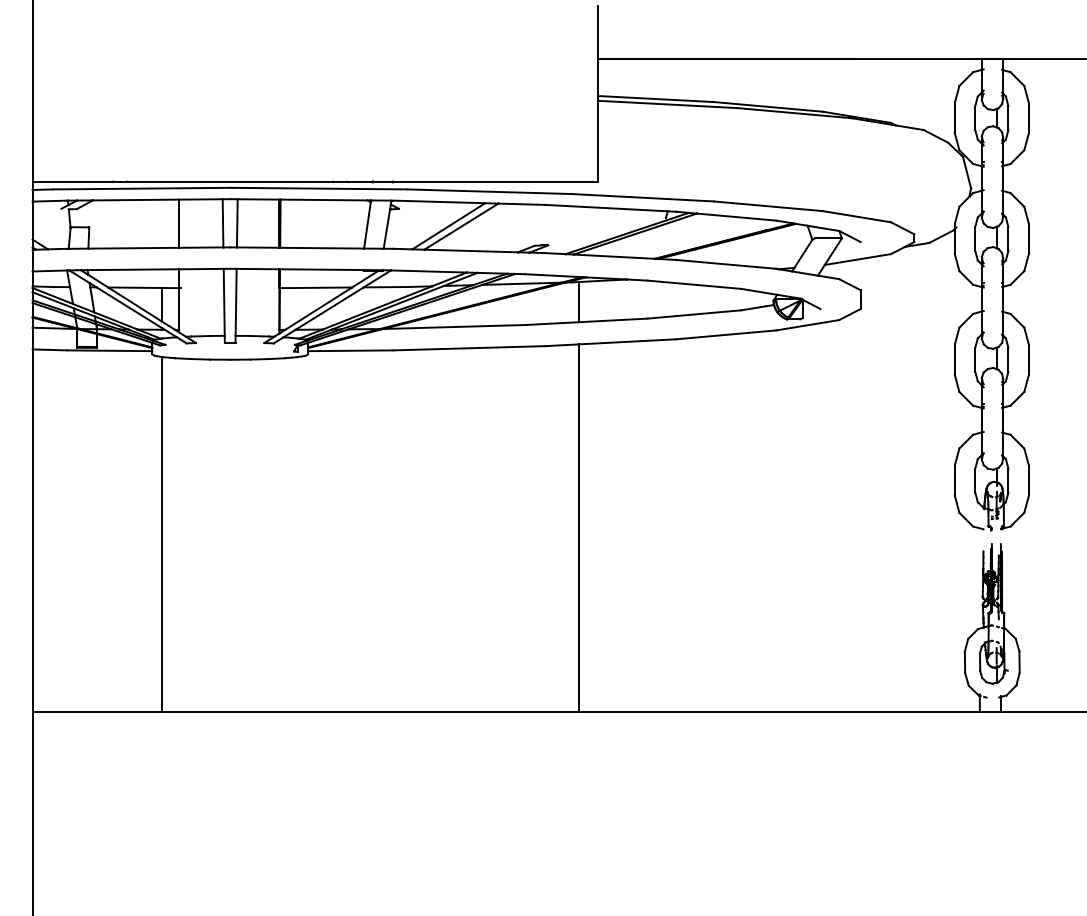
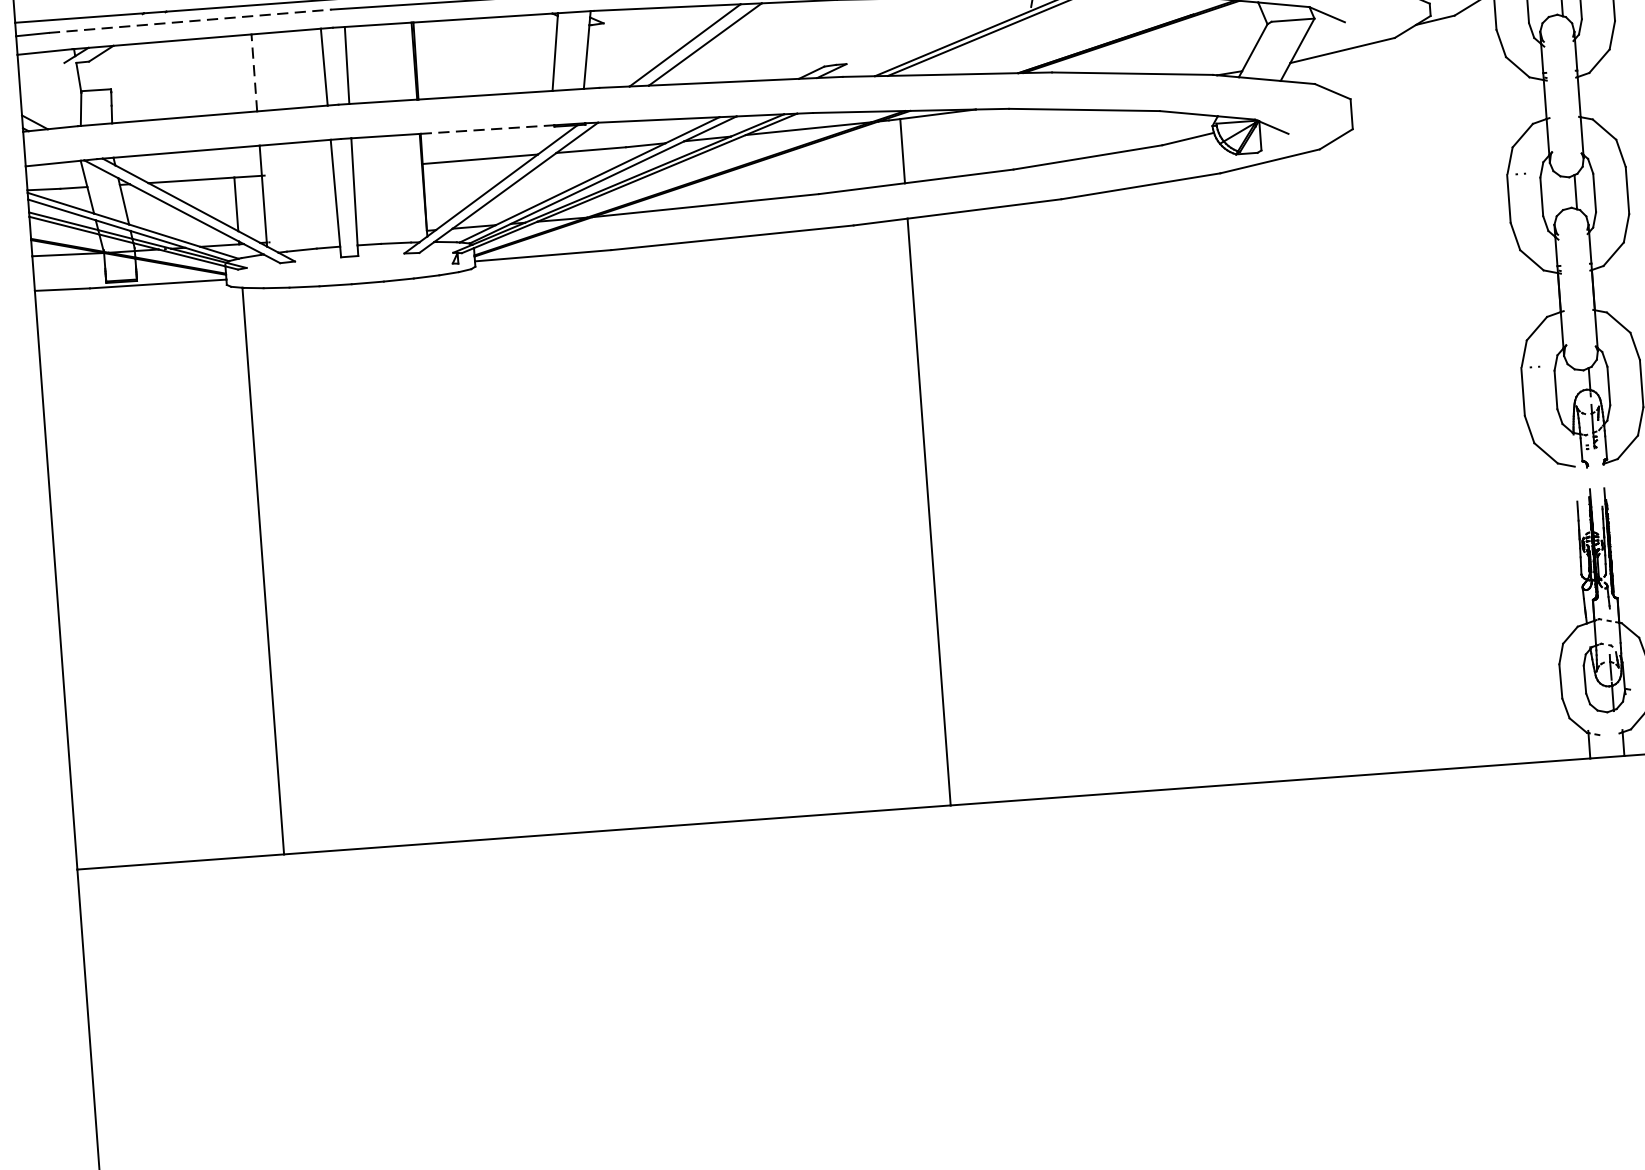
line: (141, 188) -> (189, 21), solid -> dashed
line: (179, 223) -> (254, 72), solid -> dashed
line: (321, 269) -> (486, 129), solid -> dashed

